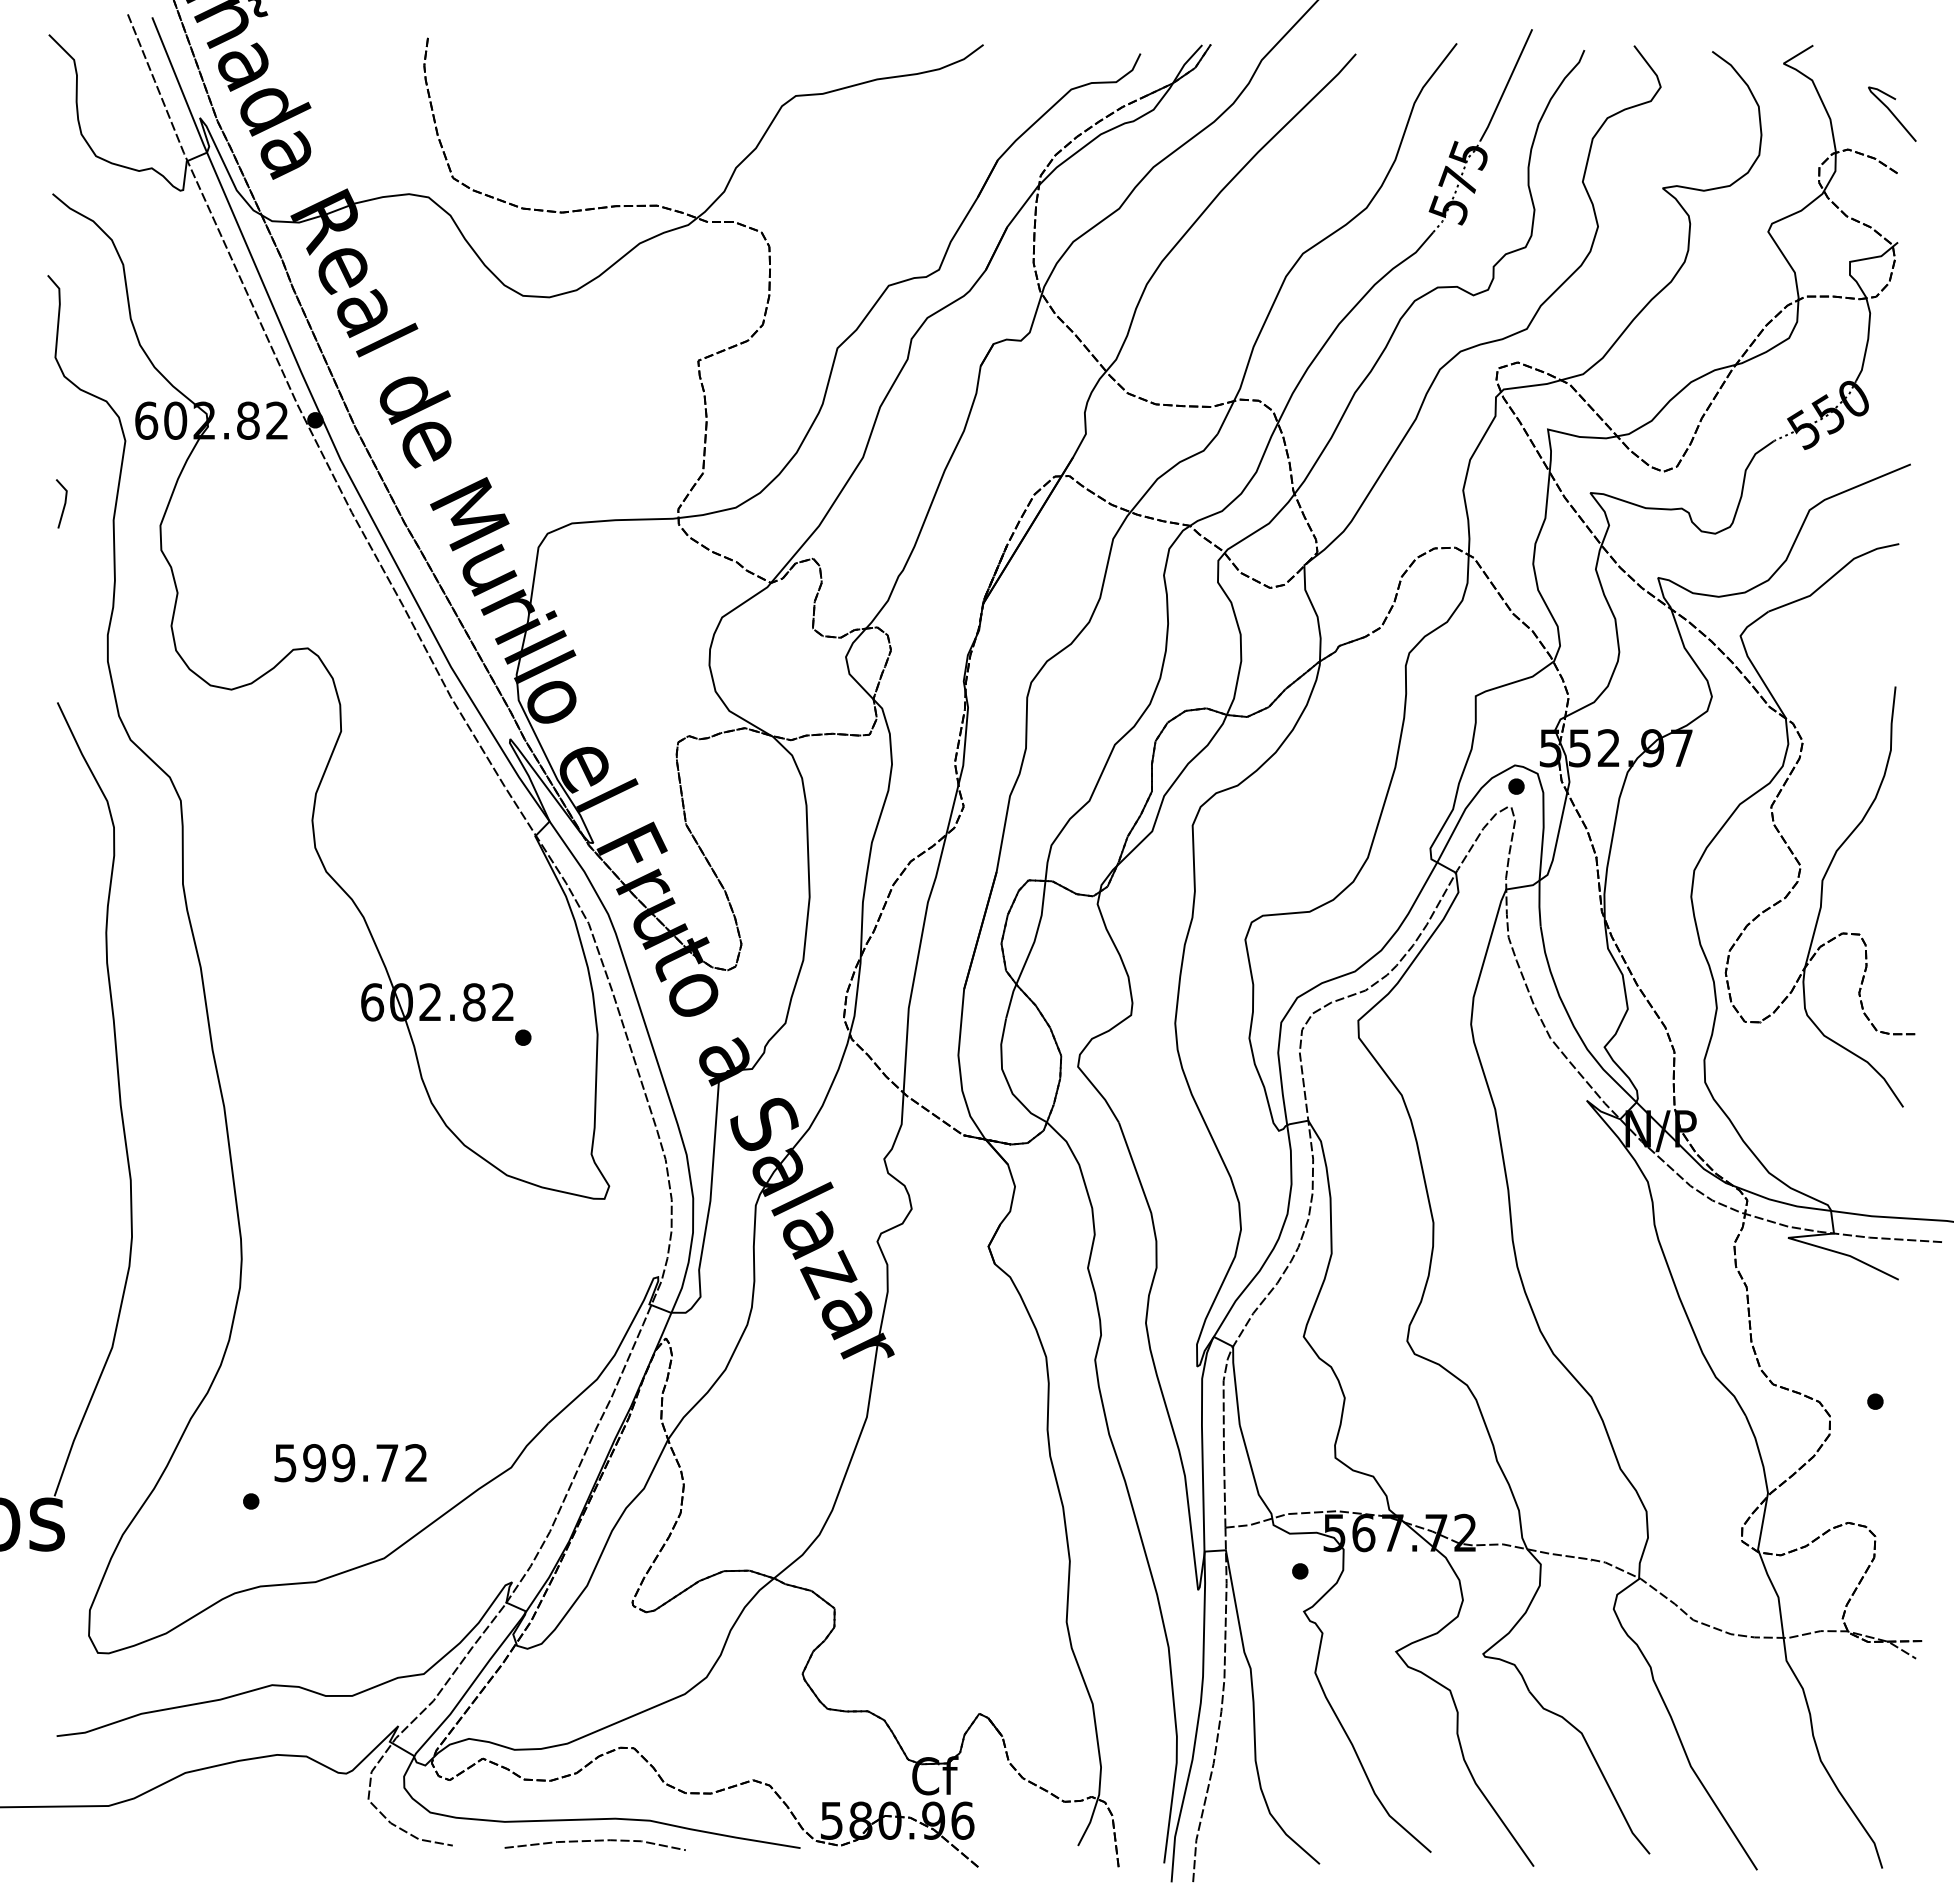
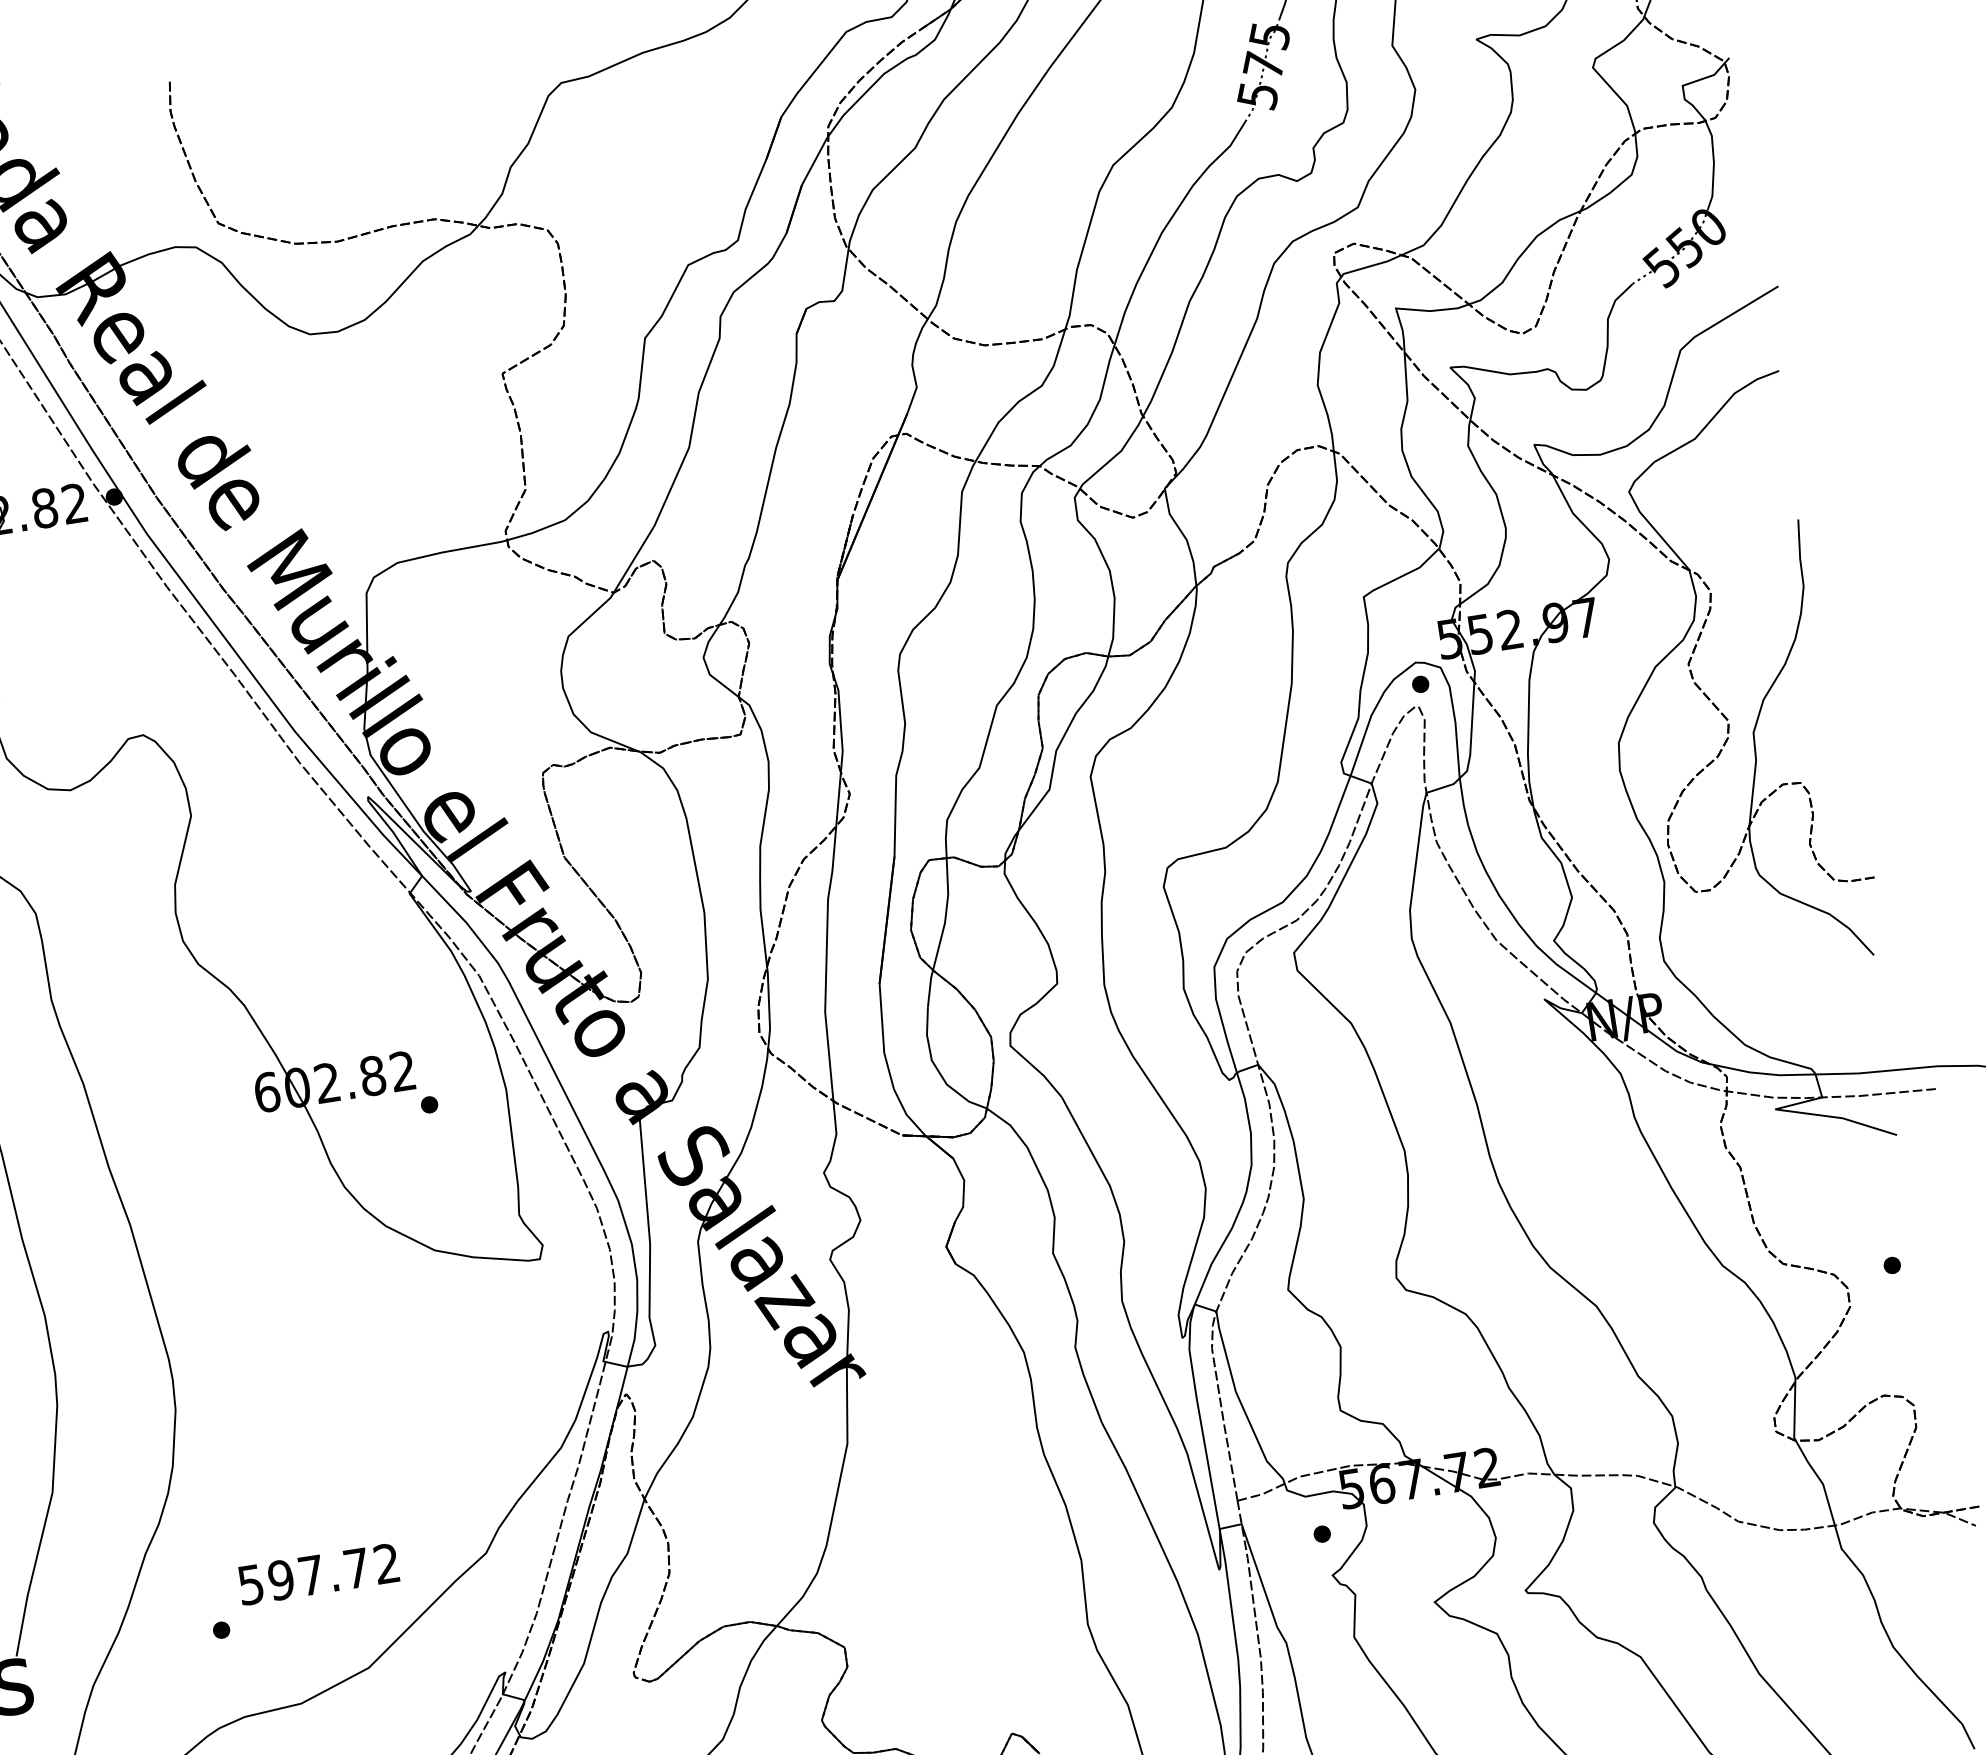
text: (343, 1463) -> (311, 1575), 599.72 -> 597.72

